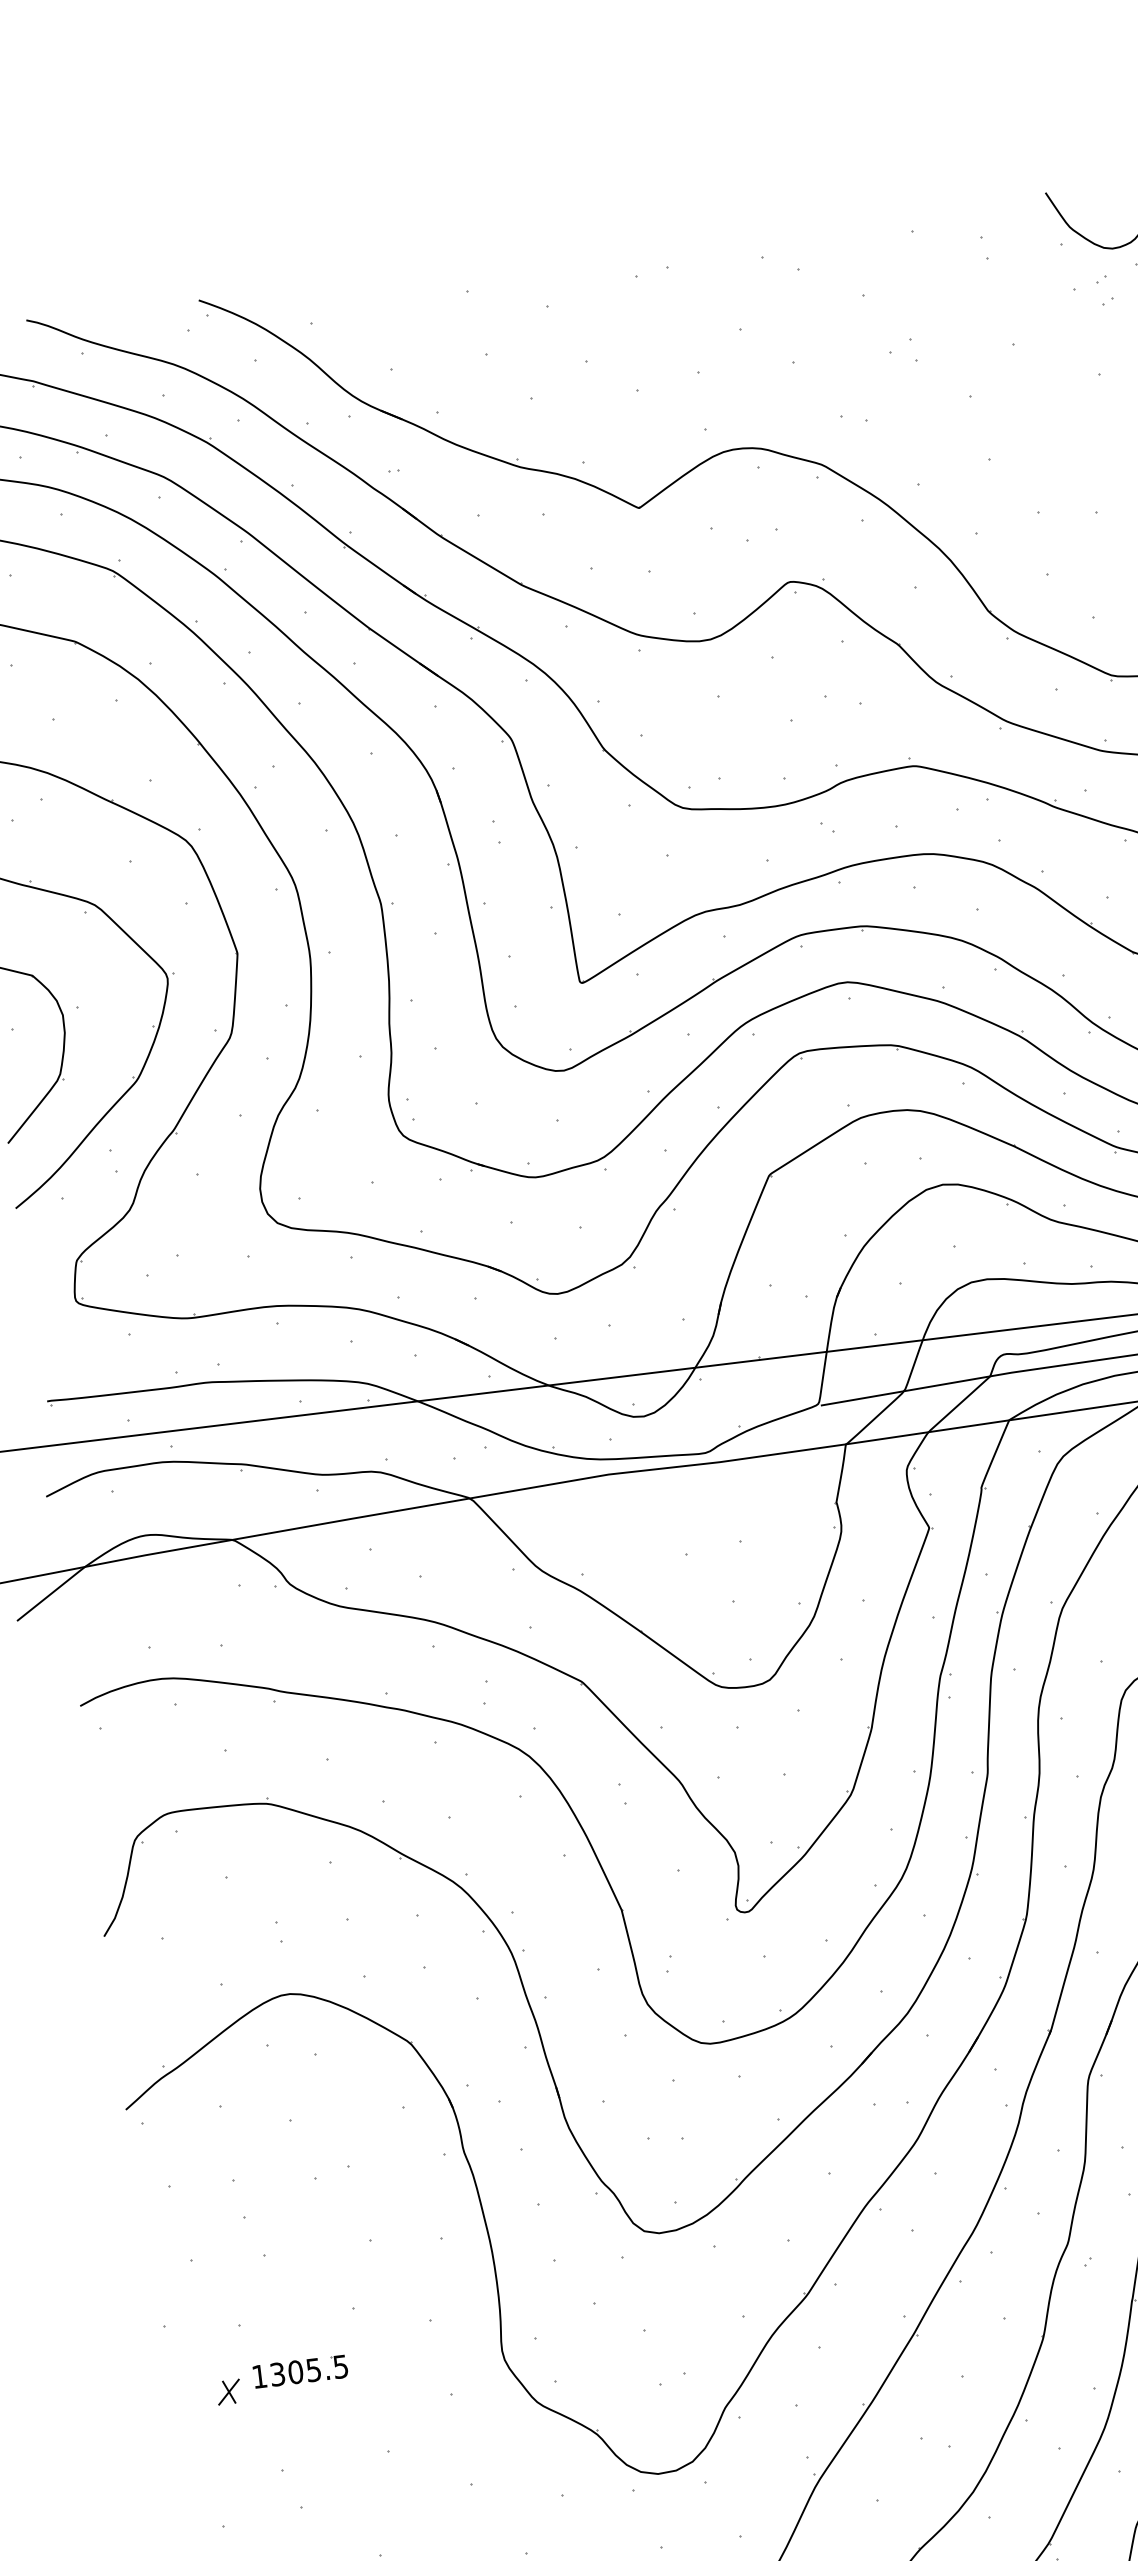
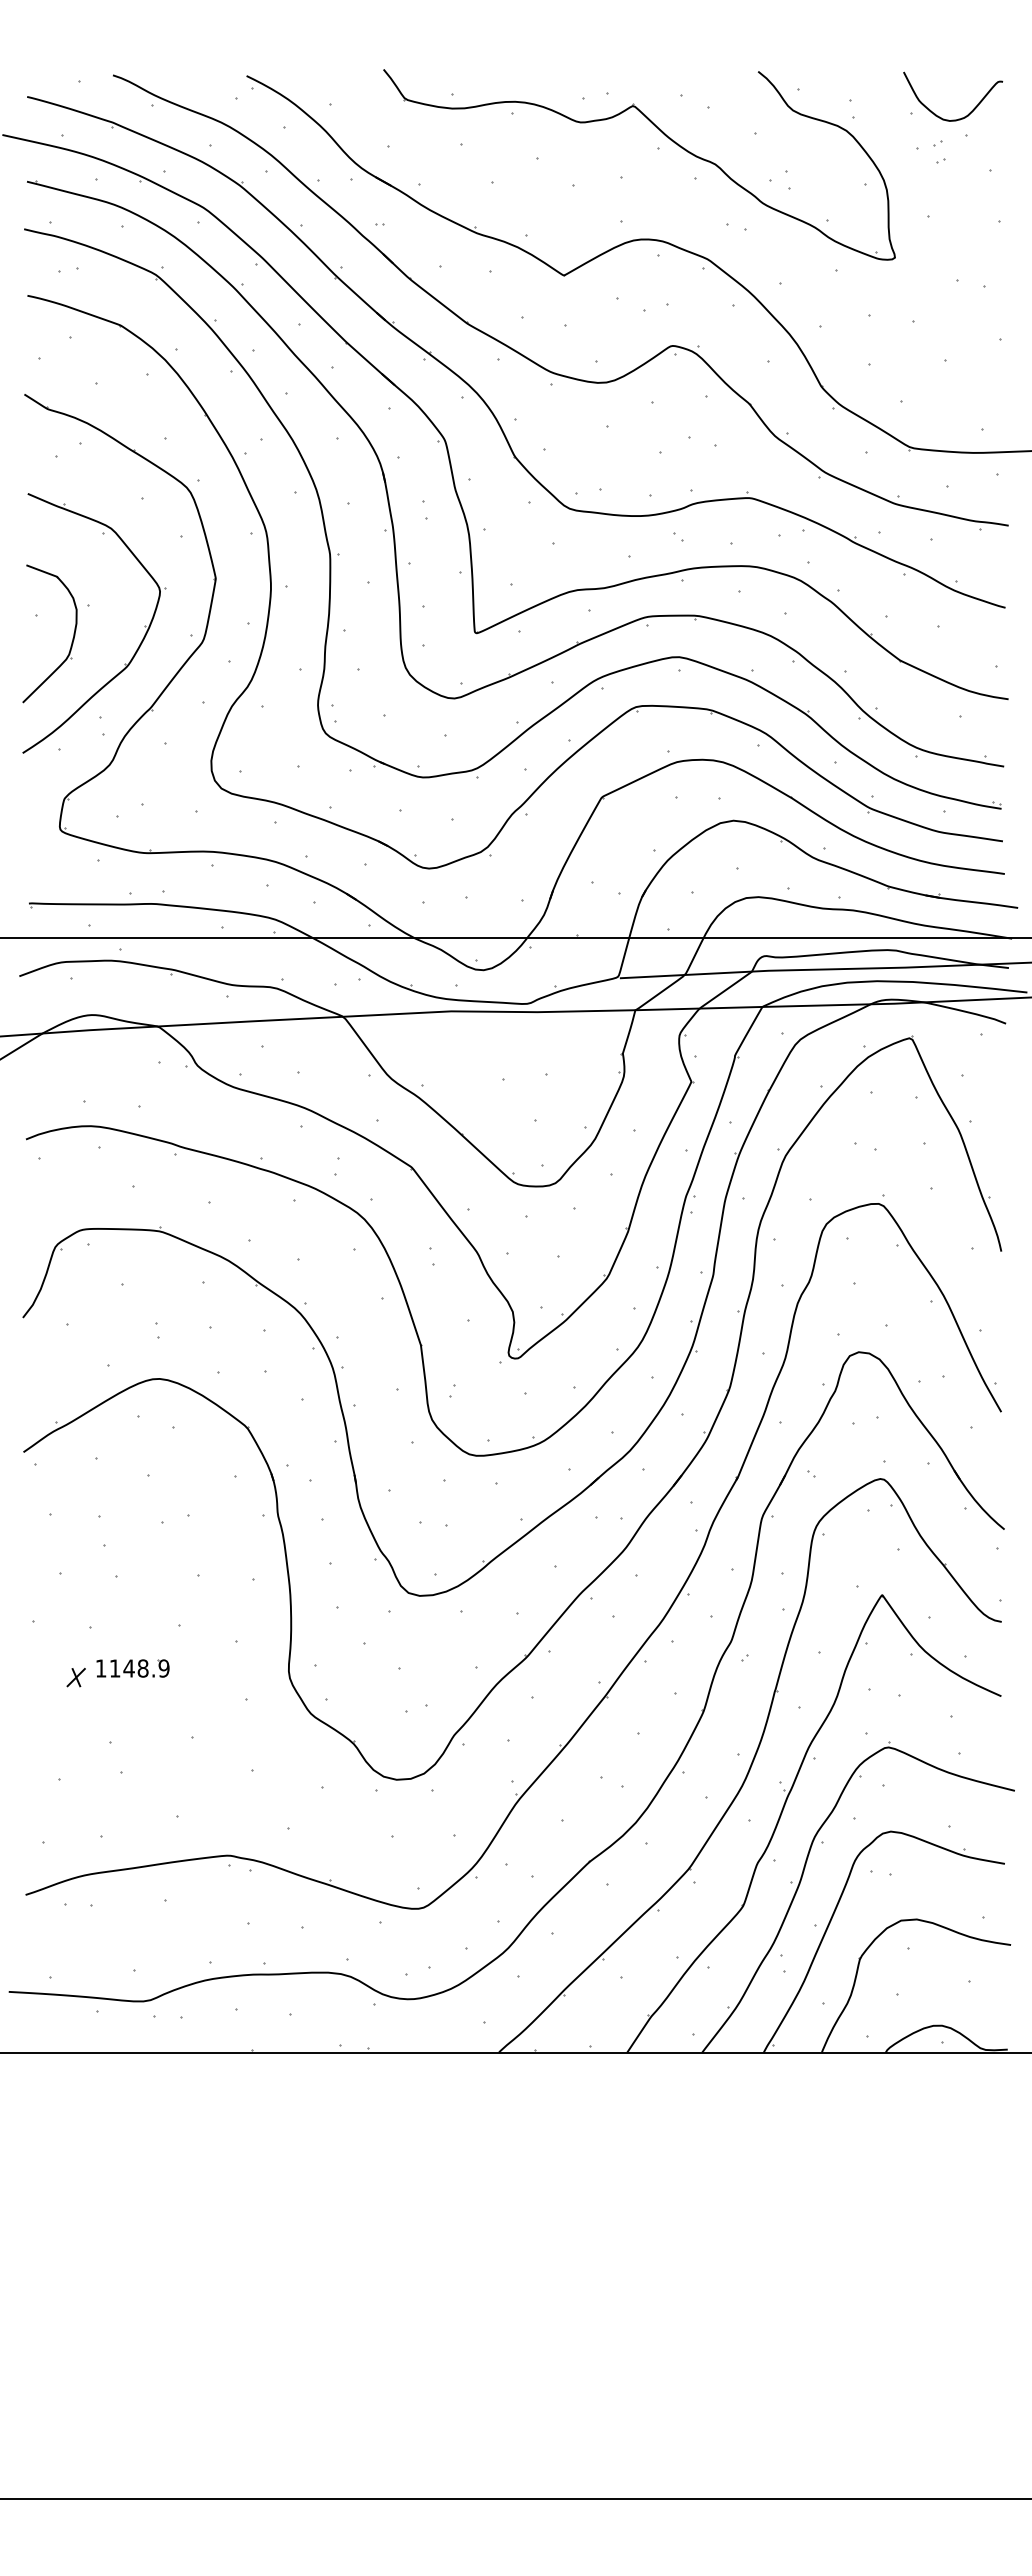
part: (748, 313) -> (665, 136), added
text: (309, 2370) -> (139, 1668), 1305.5 -> 1148.9

